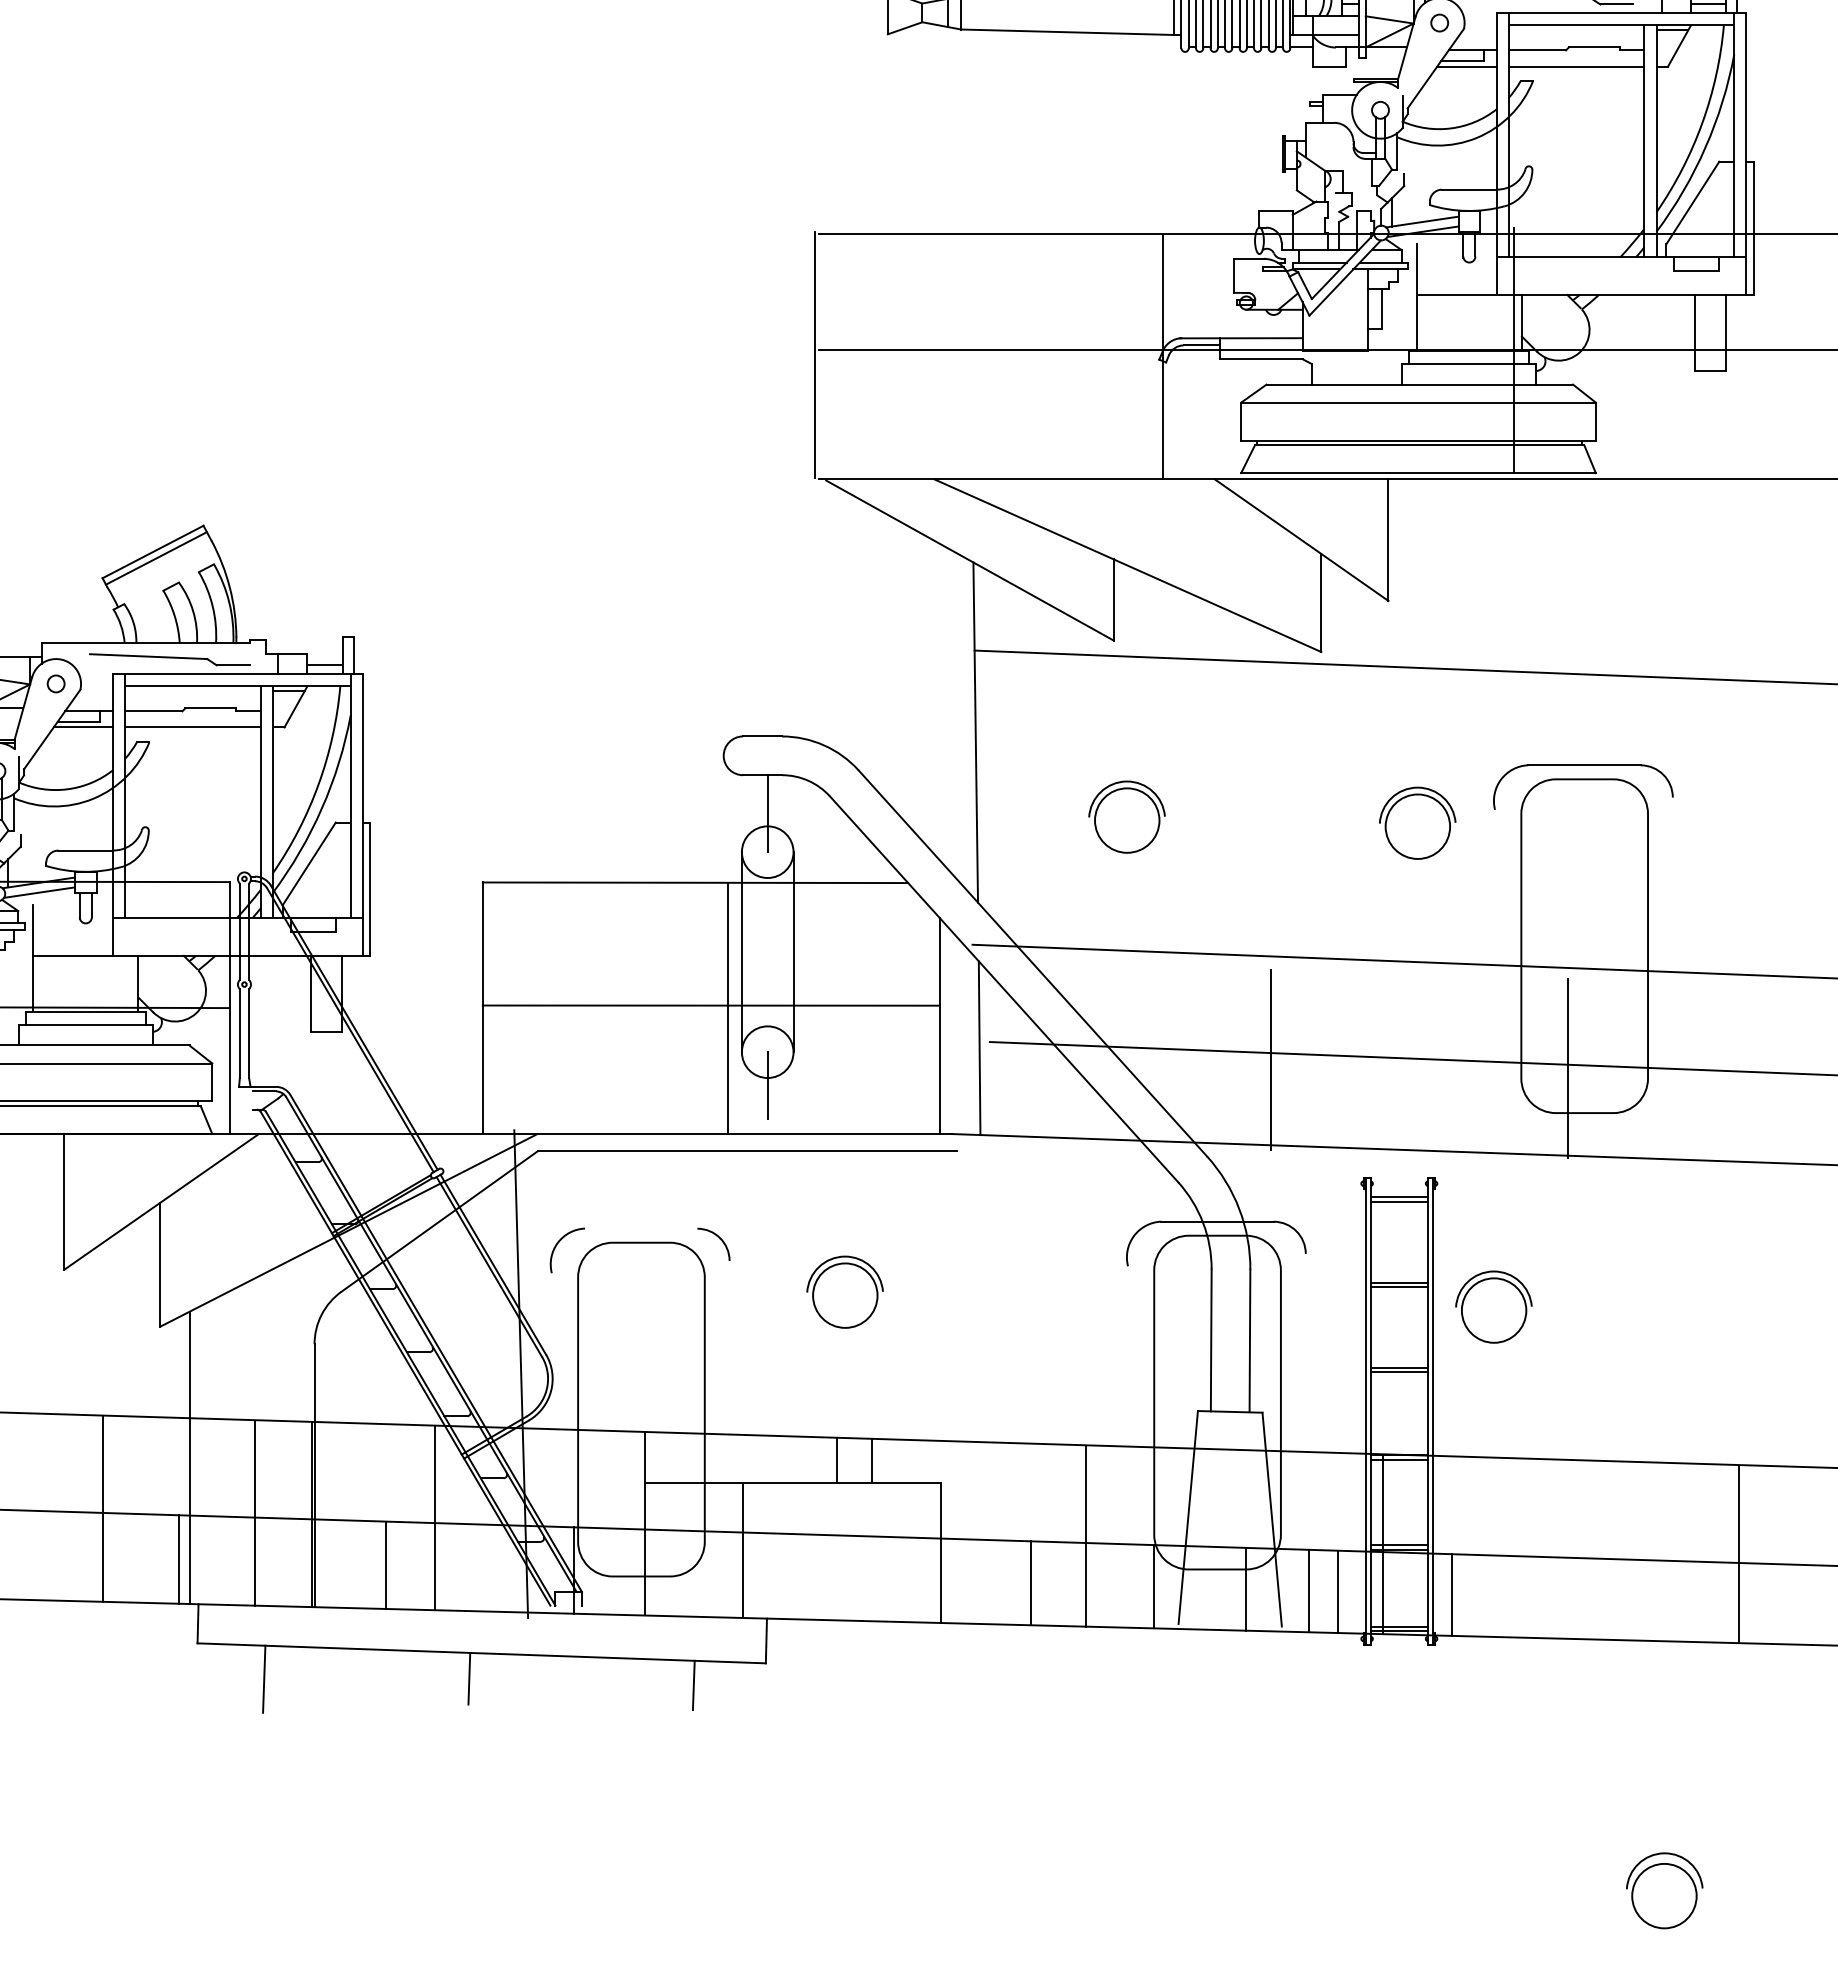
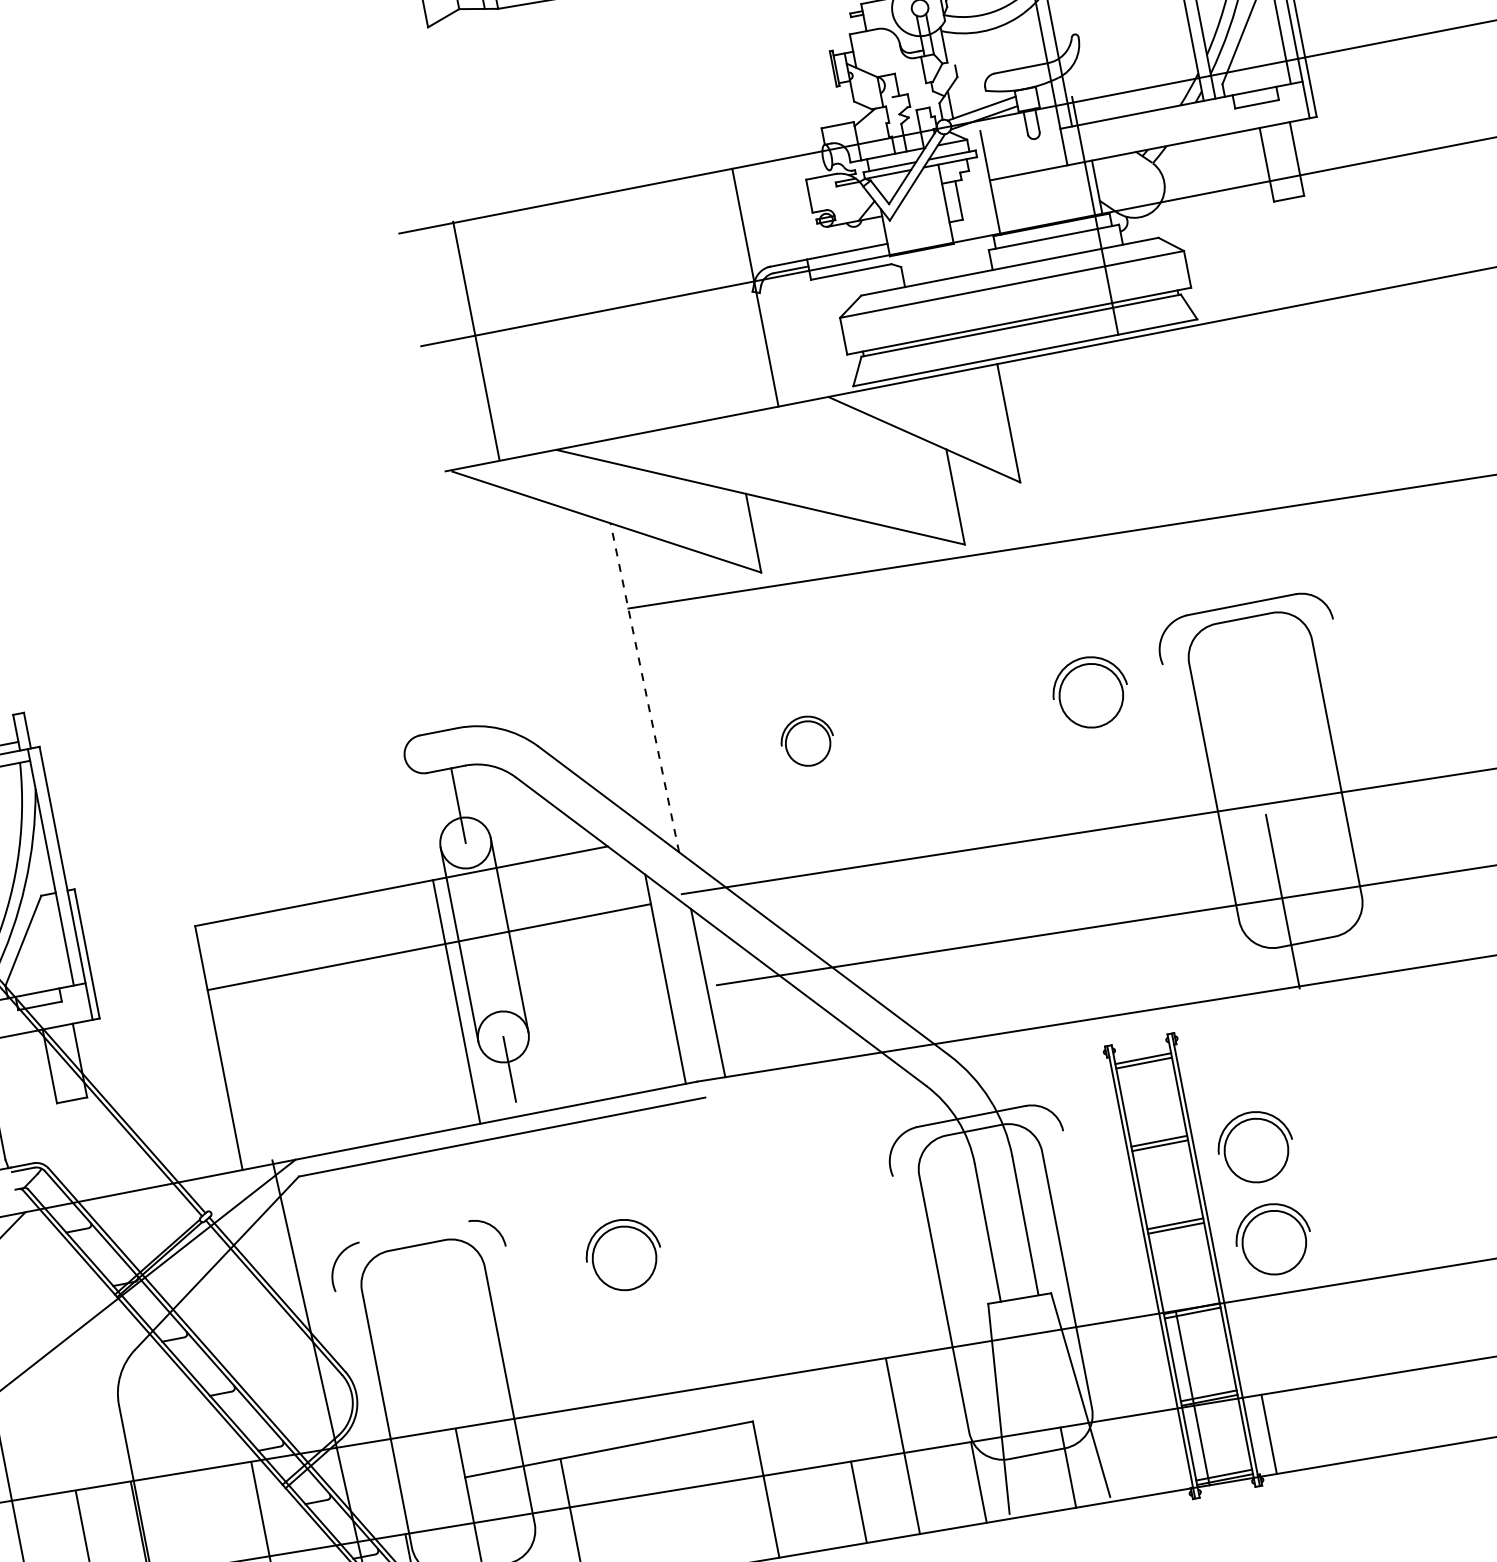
line: (815, 354) -> (476, 340), moved
line: (975, 732) -> (644, 687), solid -> dashed
part: (1126, 816) -> (806, 740), size x0.7
line: (710, 1005) -> (428, 947), moved
line: (1271, 1059) -> (993, 949), removed
part: (1493, 1401) -> (1273, 1238), added
line: (837, 1460) -> (648, 1419), removed
line: (872, 1460) -> (681, 1413), removed
line: (1309, 1590) -> (1130, 1456), removed
line: (1337, 1591) -> (1157, 1452), removed

